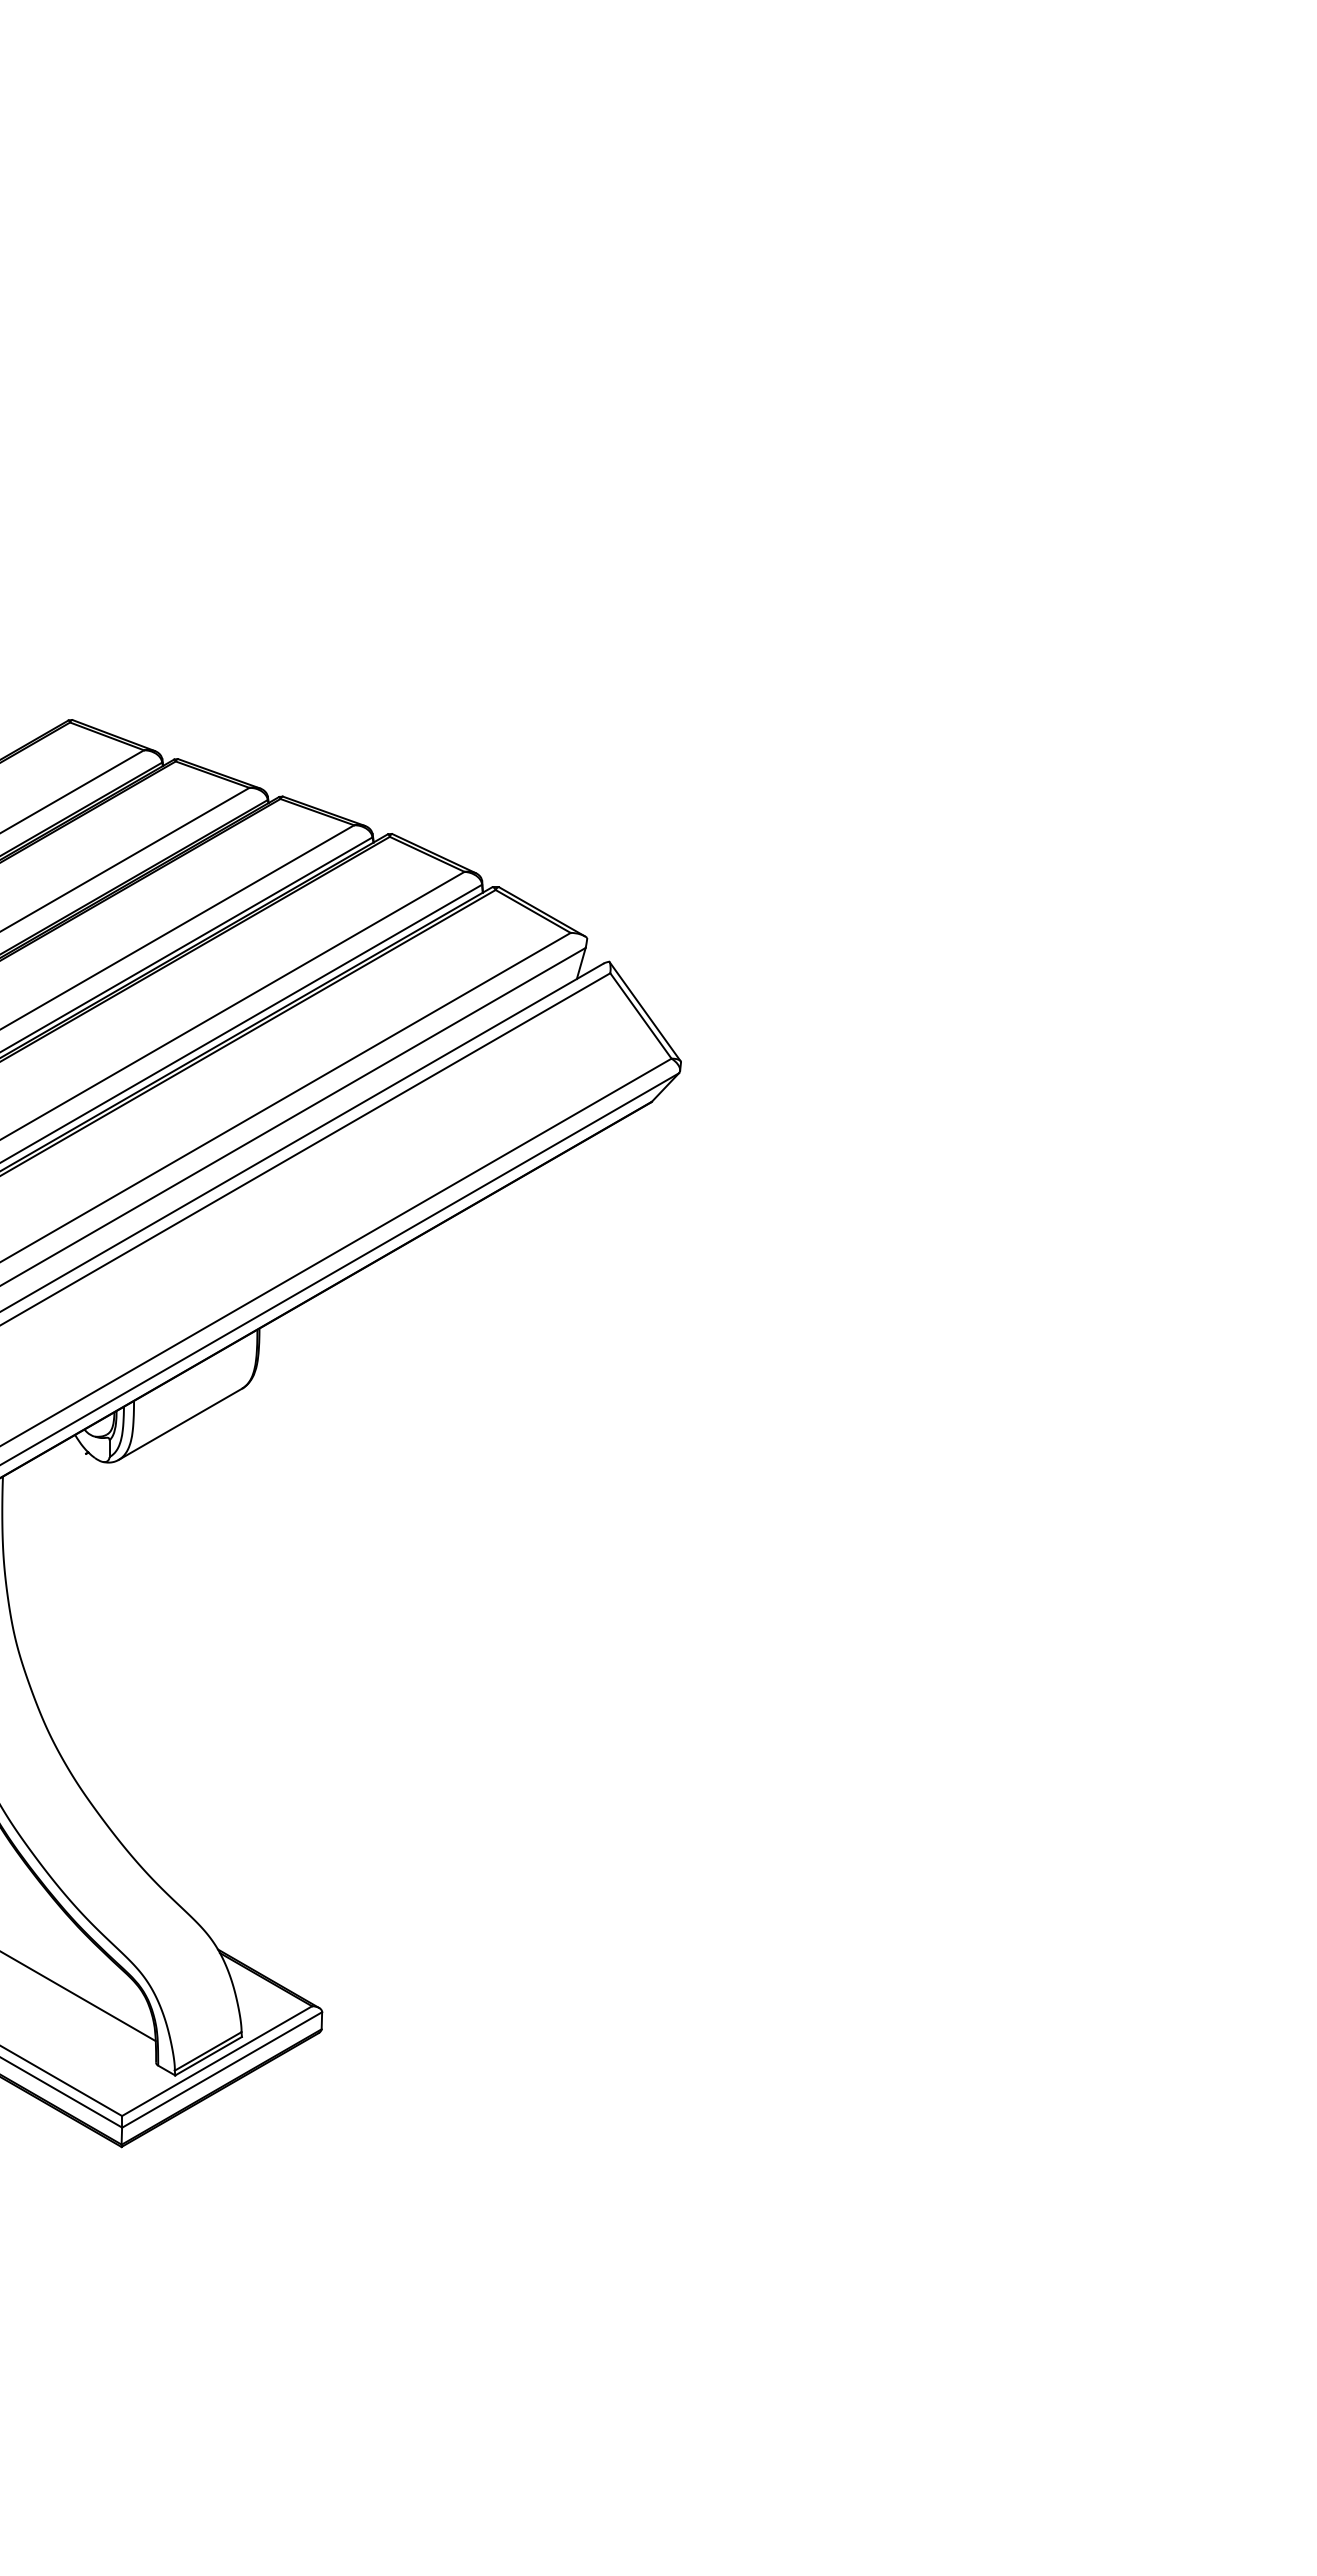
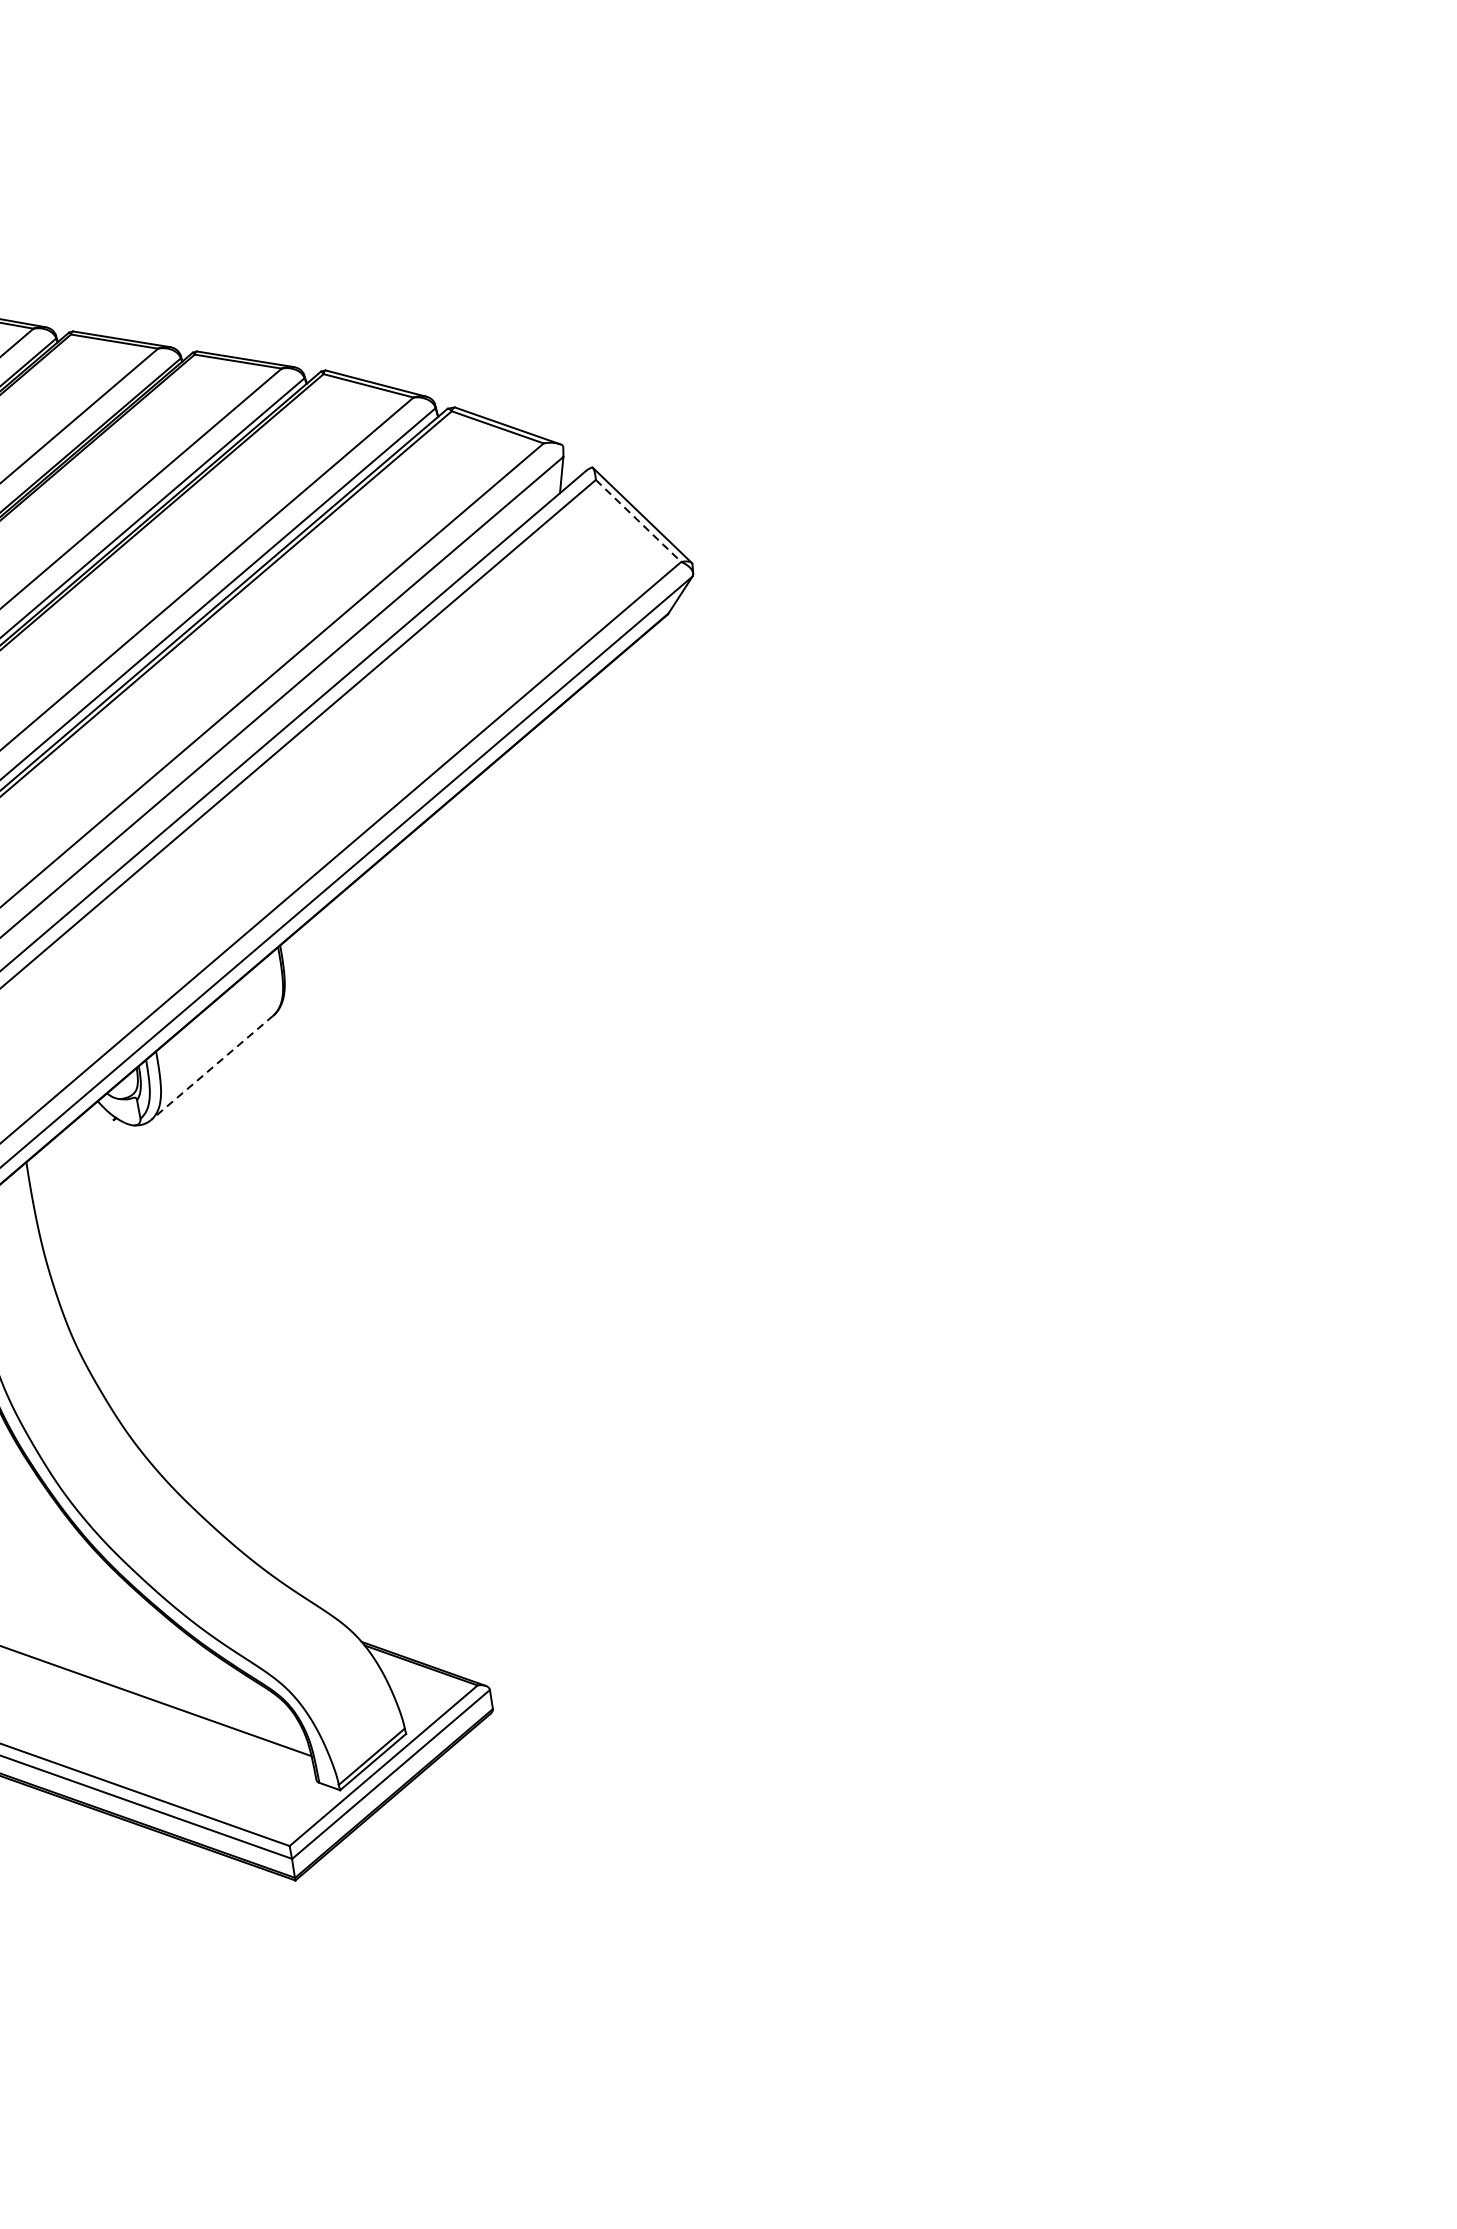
line: (640, 1015) -> (637, 520), solid -> dashed
line: (180, 1424) -> (212, 1068), solid -> dashed

